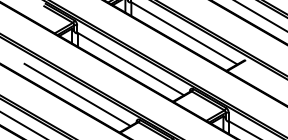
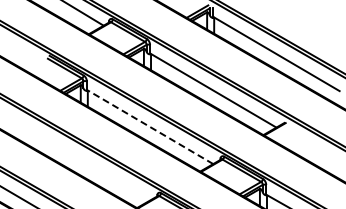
line: (130, 64) -> (150, 127), solid -> dashed
line: (77, 94) -> (87, 163), removed

